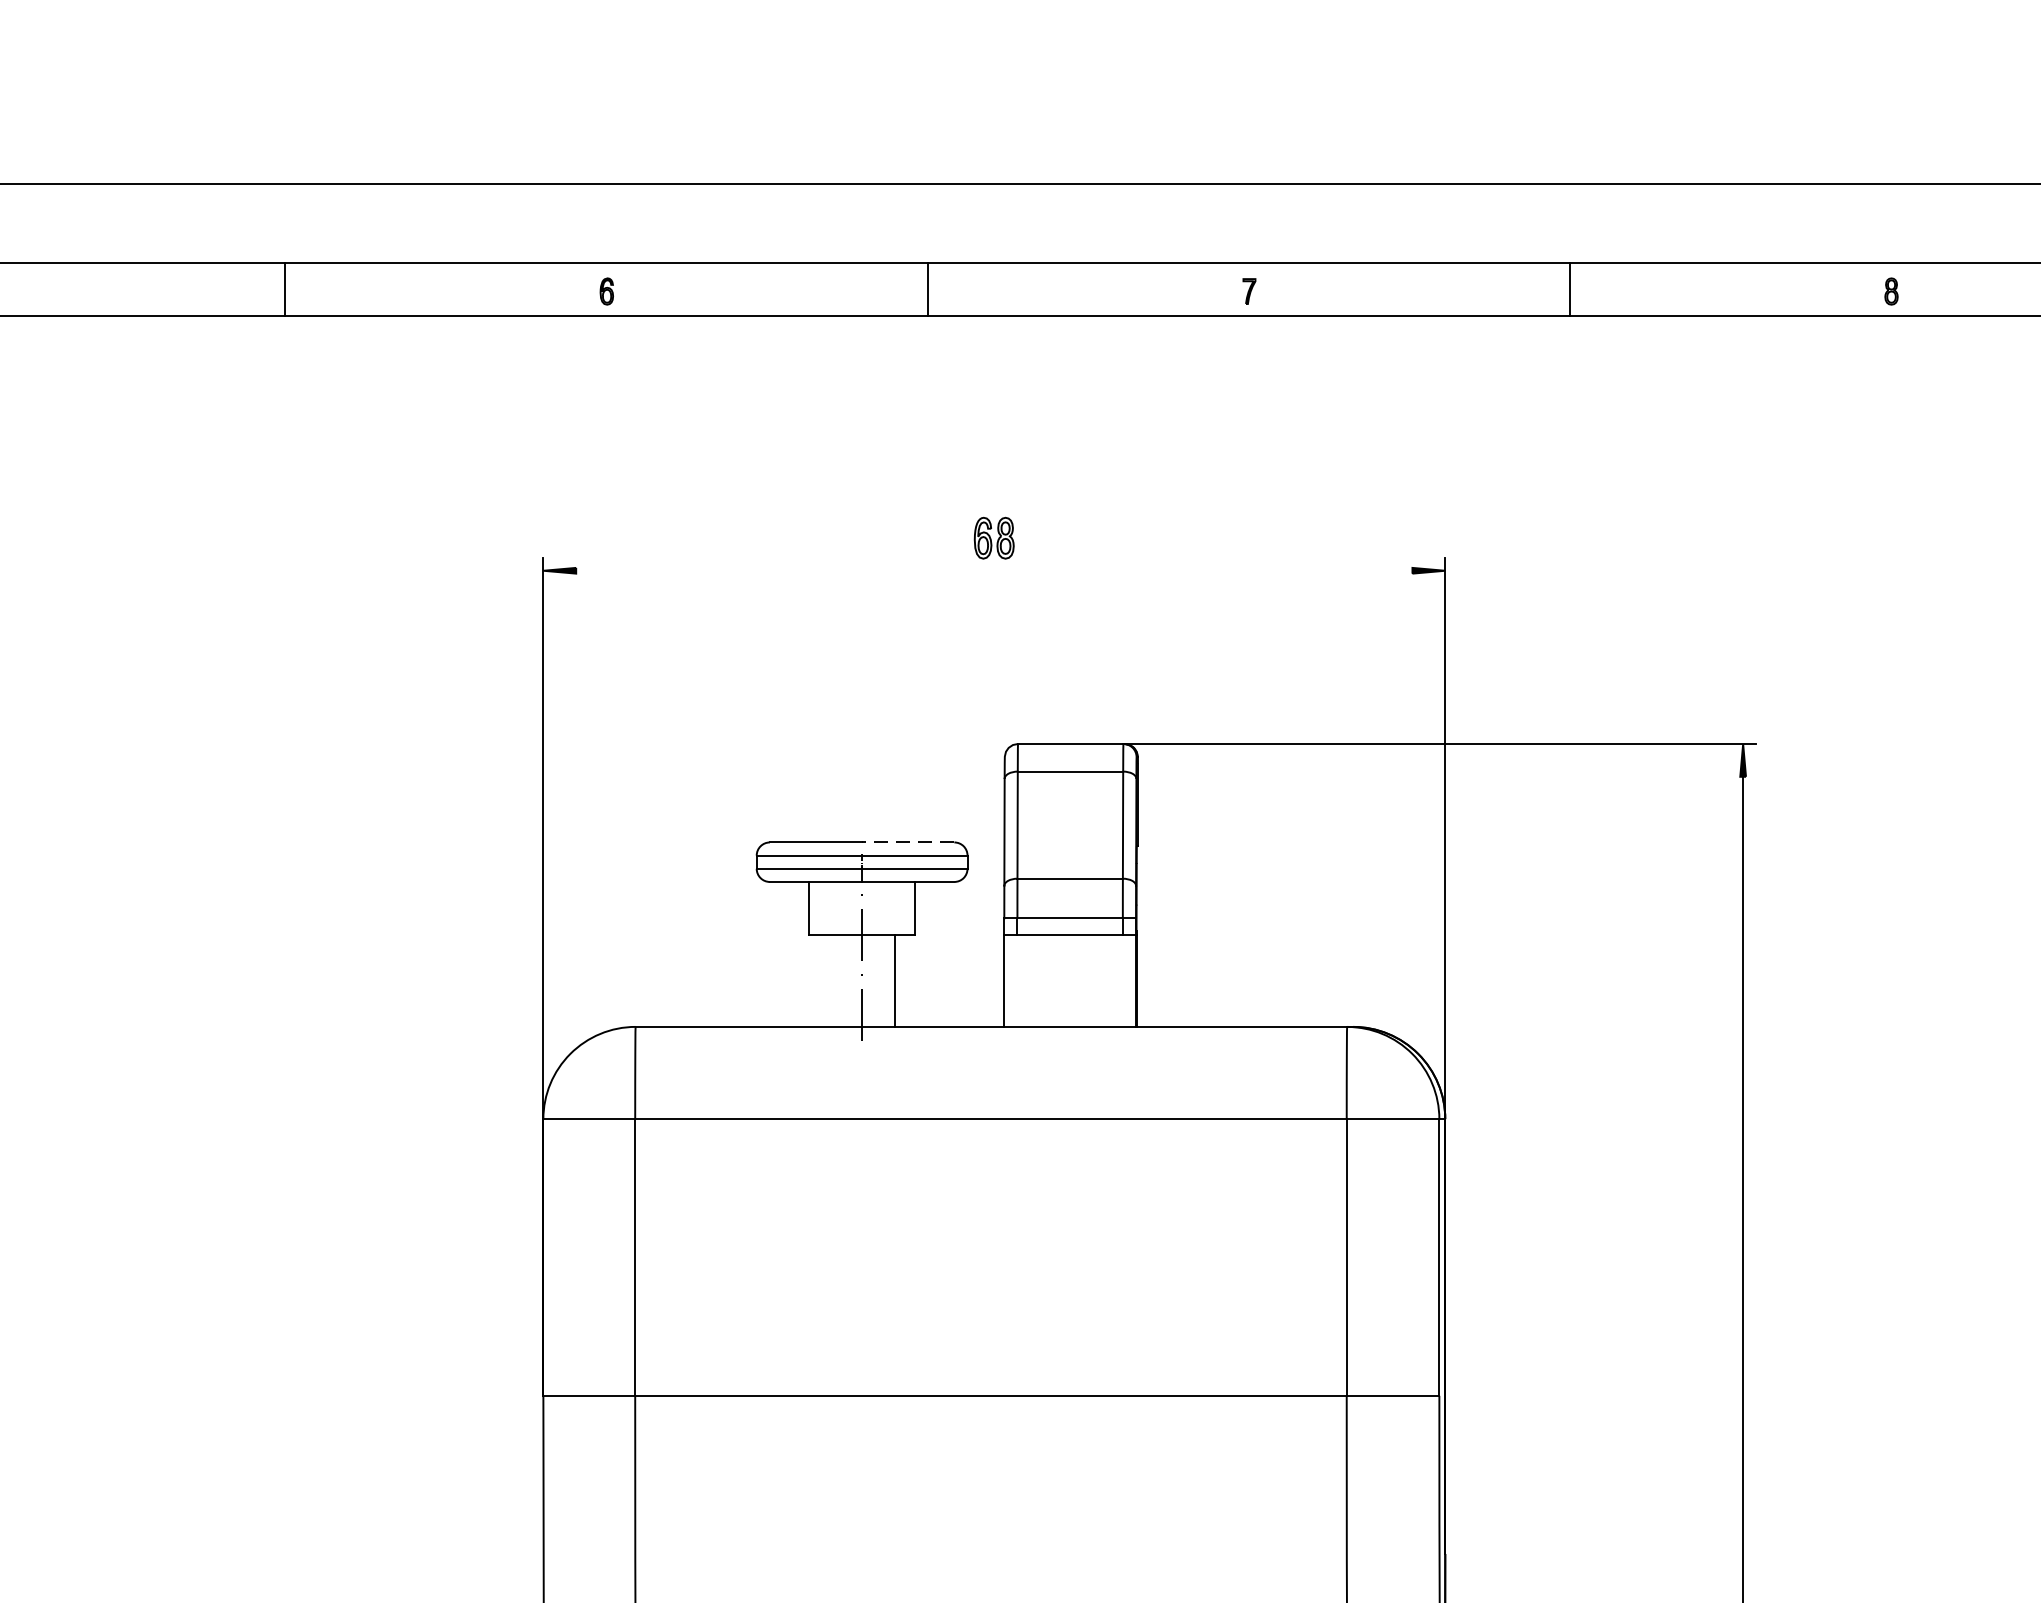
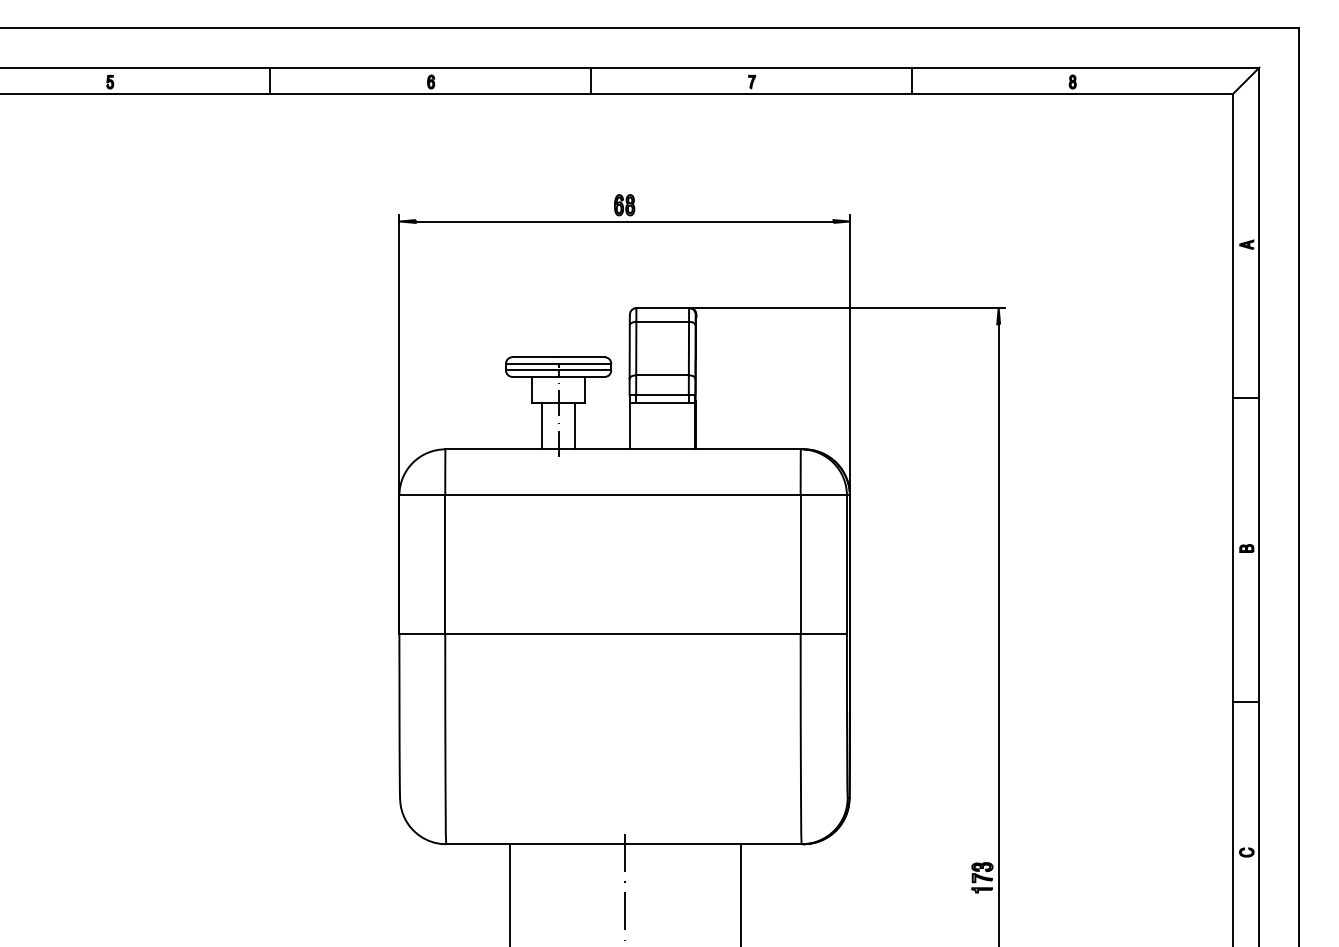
line: (994, 570) -> (624, 221), added
line: (907, 843) -> (581, 357), dashed -> solid
line: (829, 981) -> (542, 426), added

